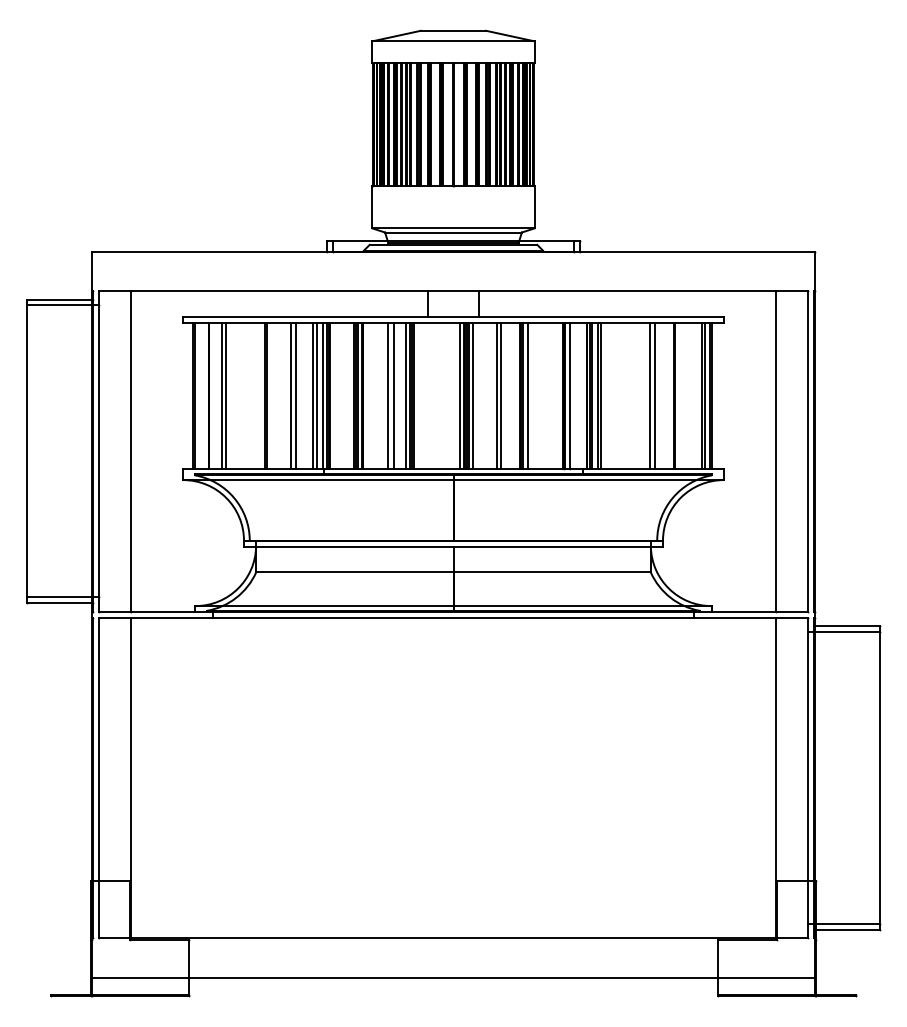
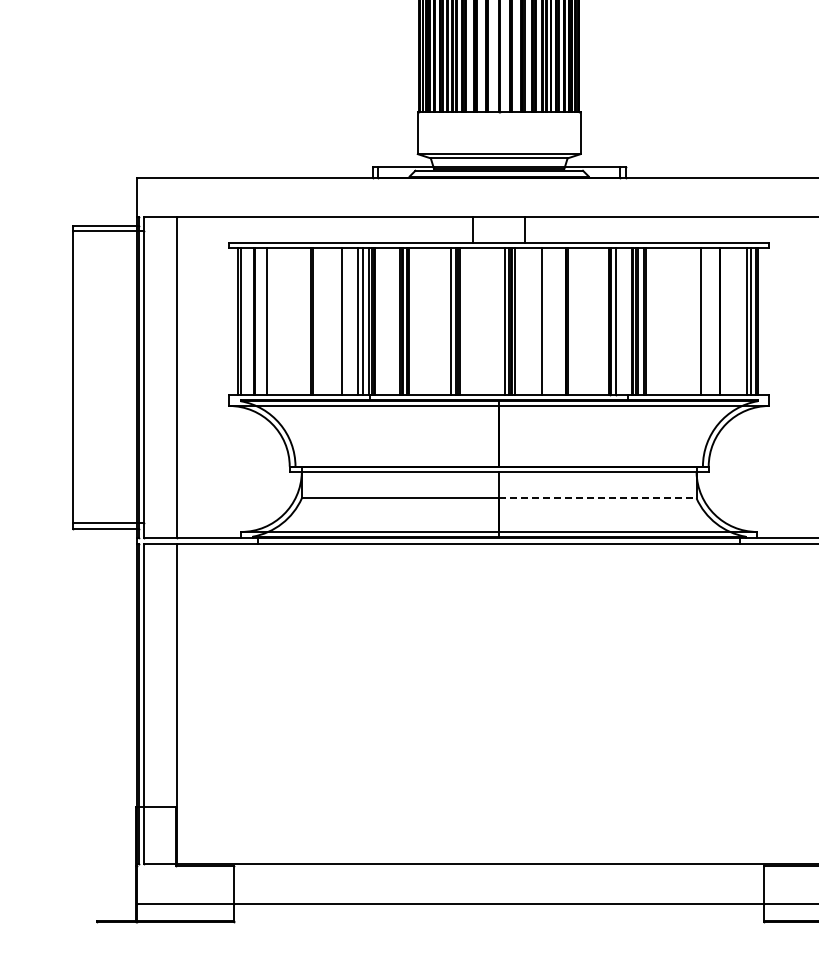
line: (226, 395) -> (272, 321), removed
line: (290, 395) -> (336, 321), removed
line: (388, 395) -> (434, 321), removed
line: (393, 395) -> (439, 321), removed
line: (472, 395) -> (518, 321), removed
line: (501, 395) -> (547, 321), removed
line: (527, 395) -> (573, 321), removed
line: (649, 395) -> (695, 321), removed
line: (552, 572) -> (598, 498), solid -> dashed

